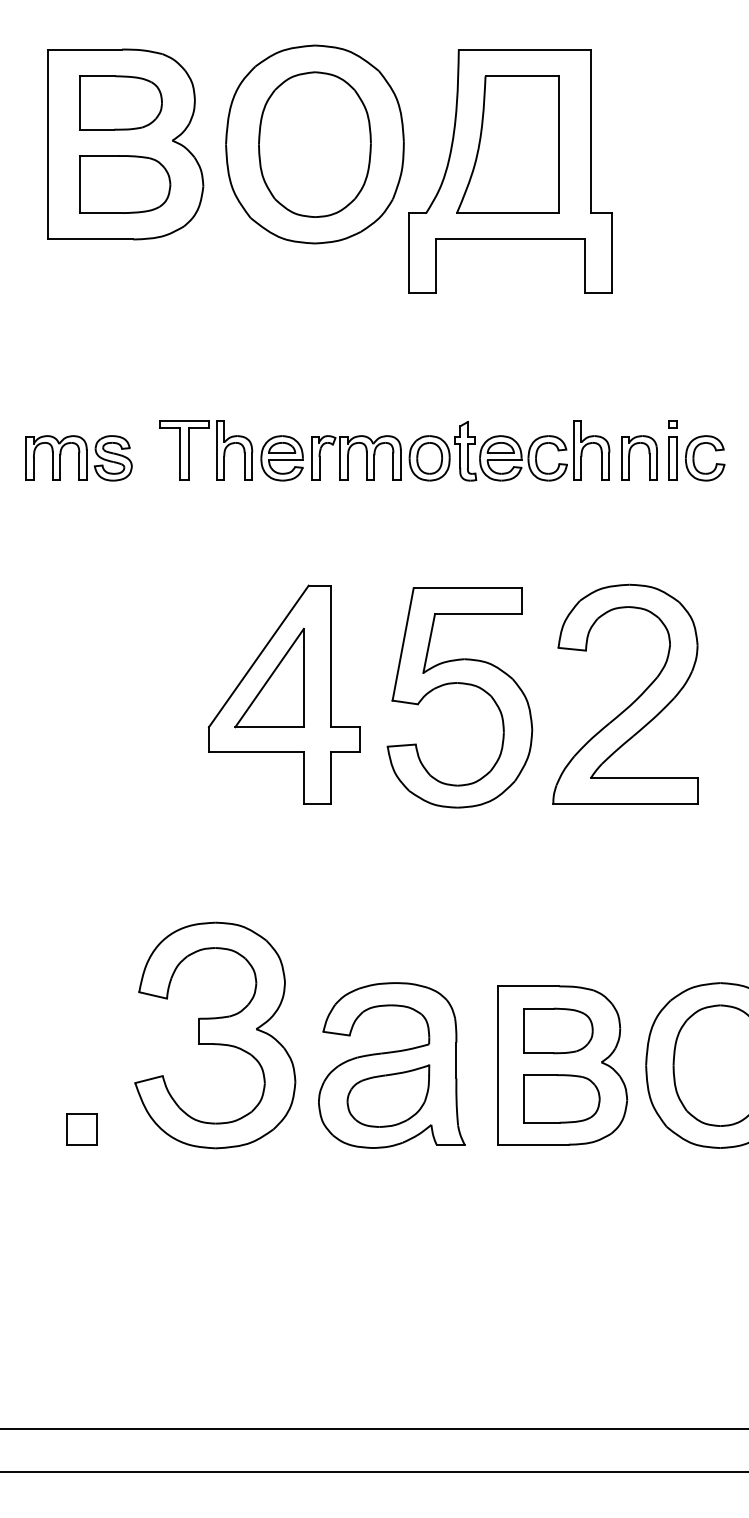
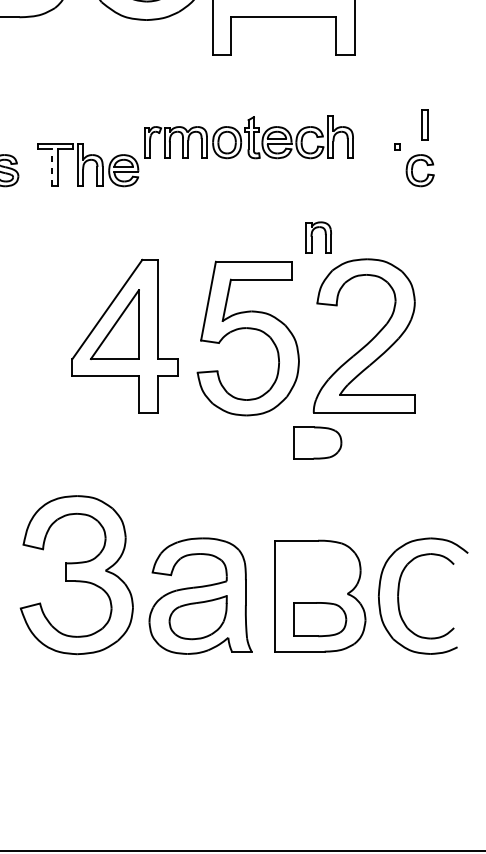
part: (460, 450) -> (248, 137), moved
line: (180, 453) -> (52, 167), solid -> dashed
part: (630, 454) -> (312, 235), moved
part: (672, 458) -> (424, 125), moved
part: (558, 1030) -> (317, 442), moved

